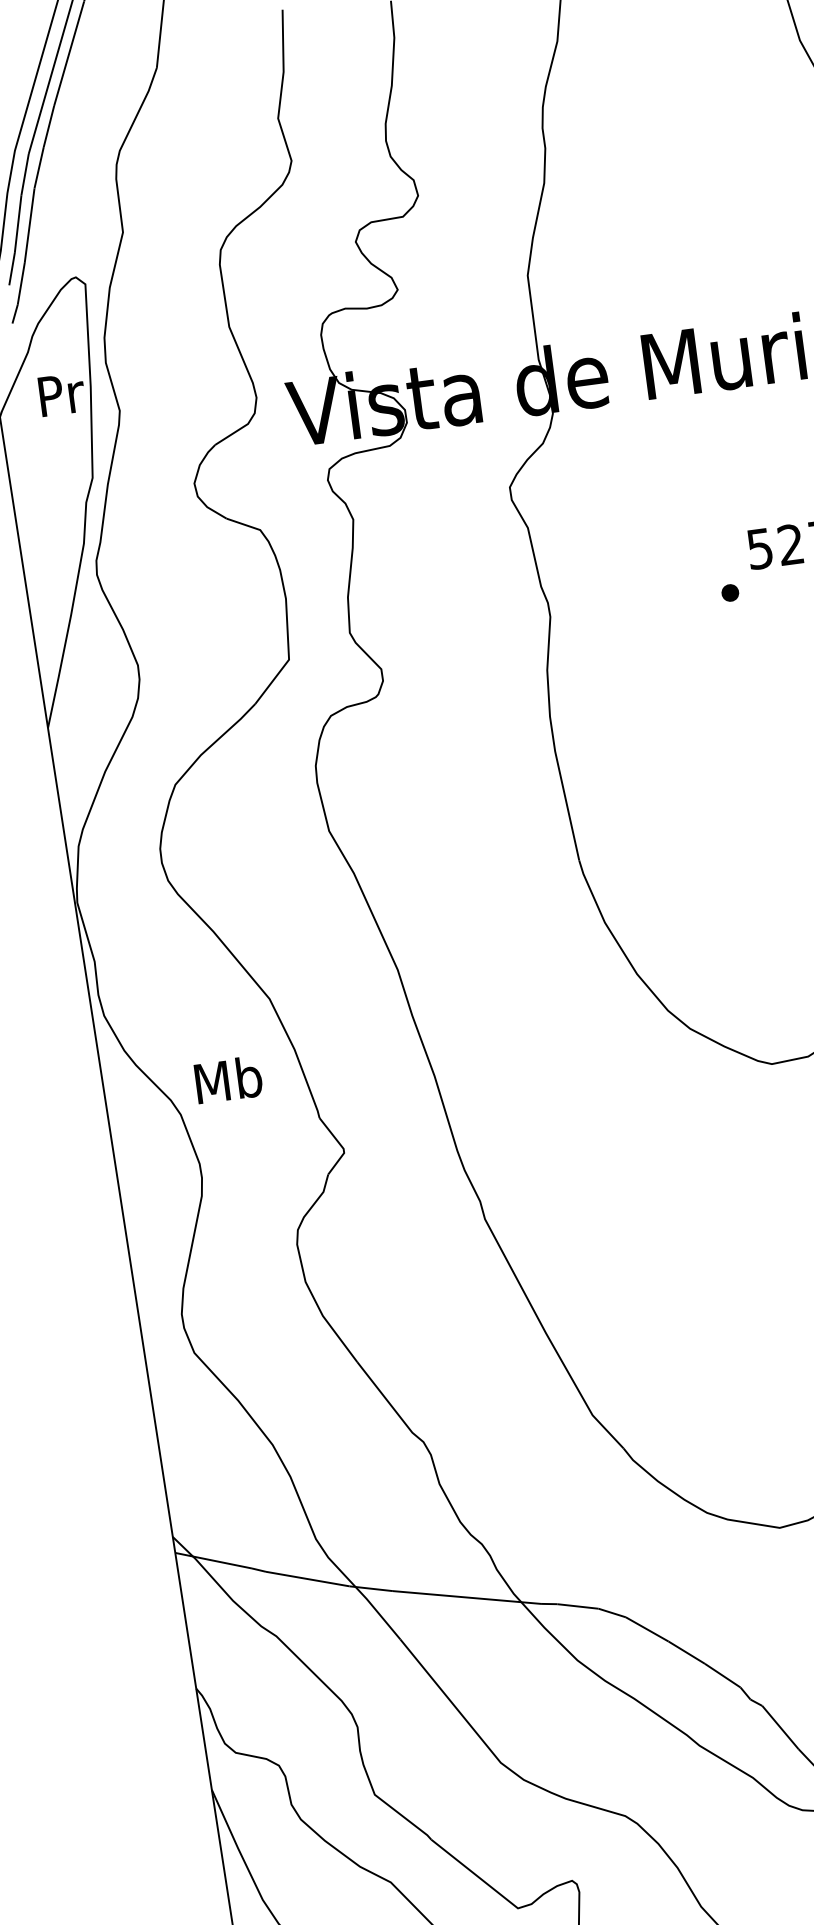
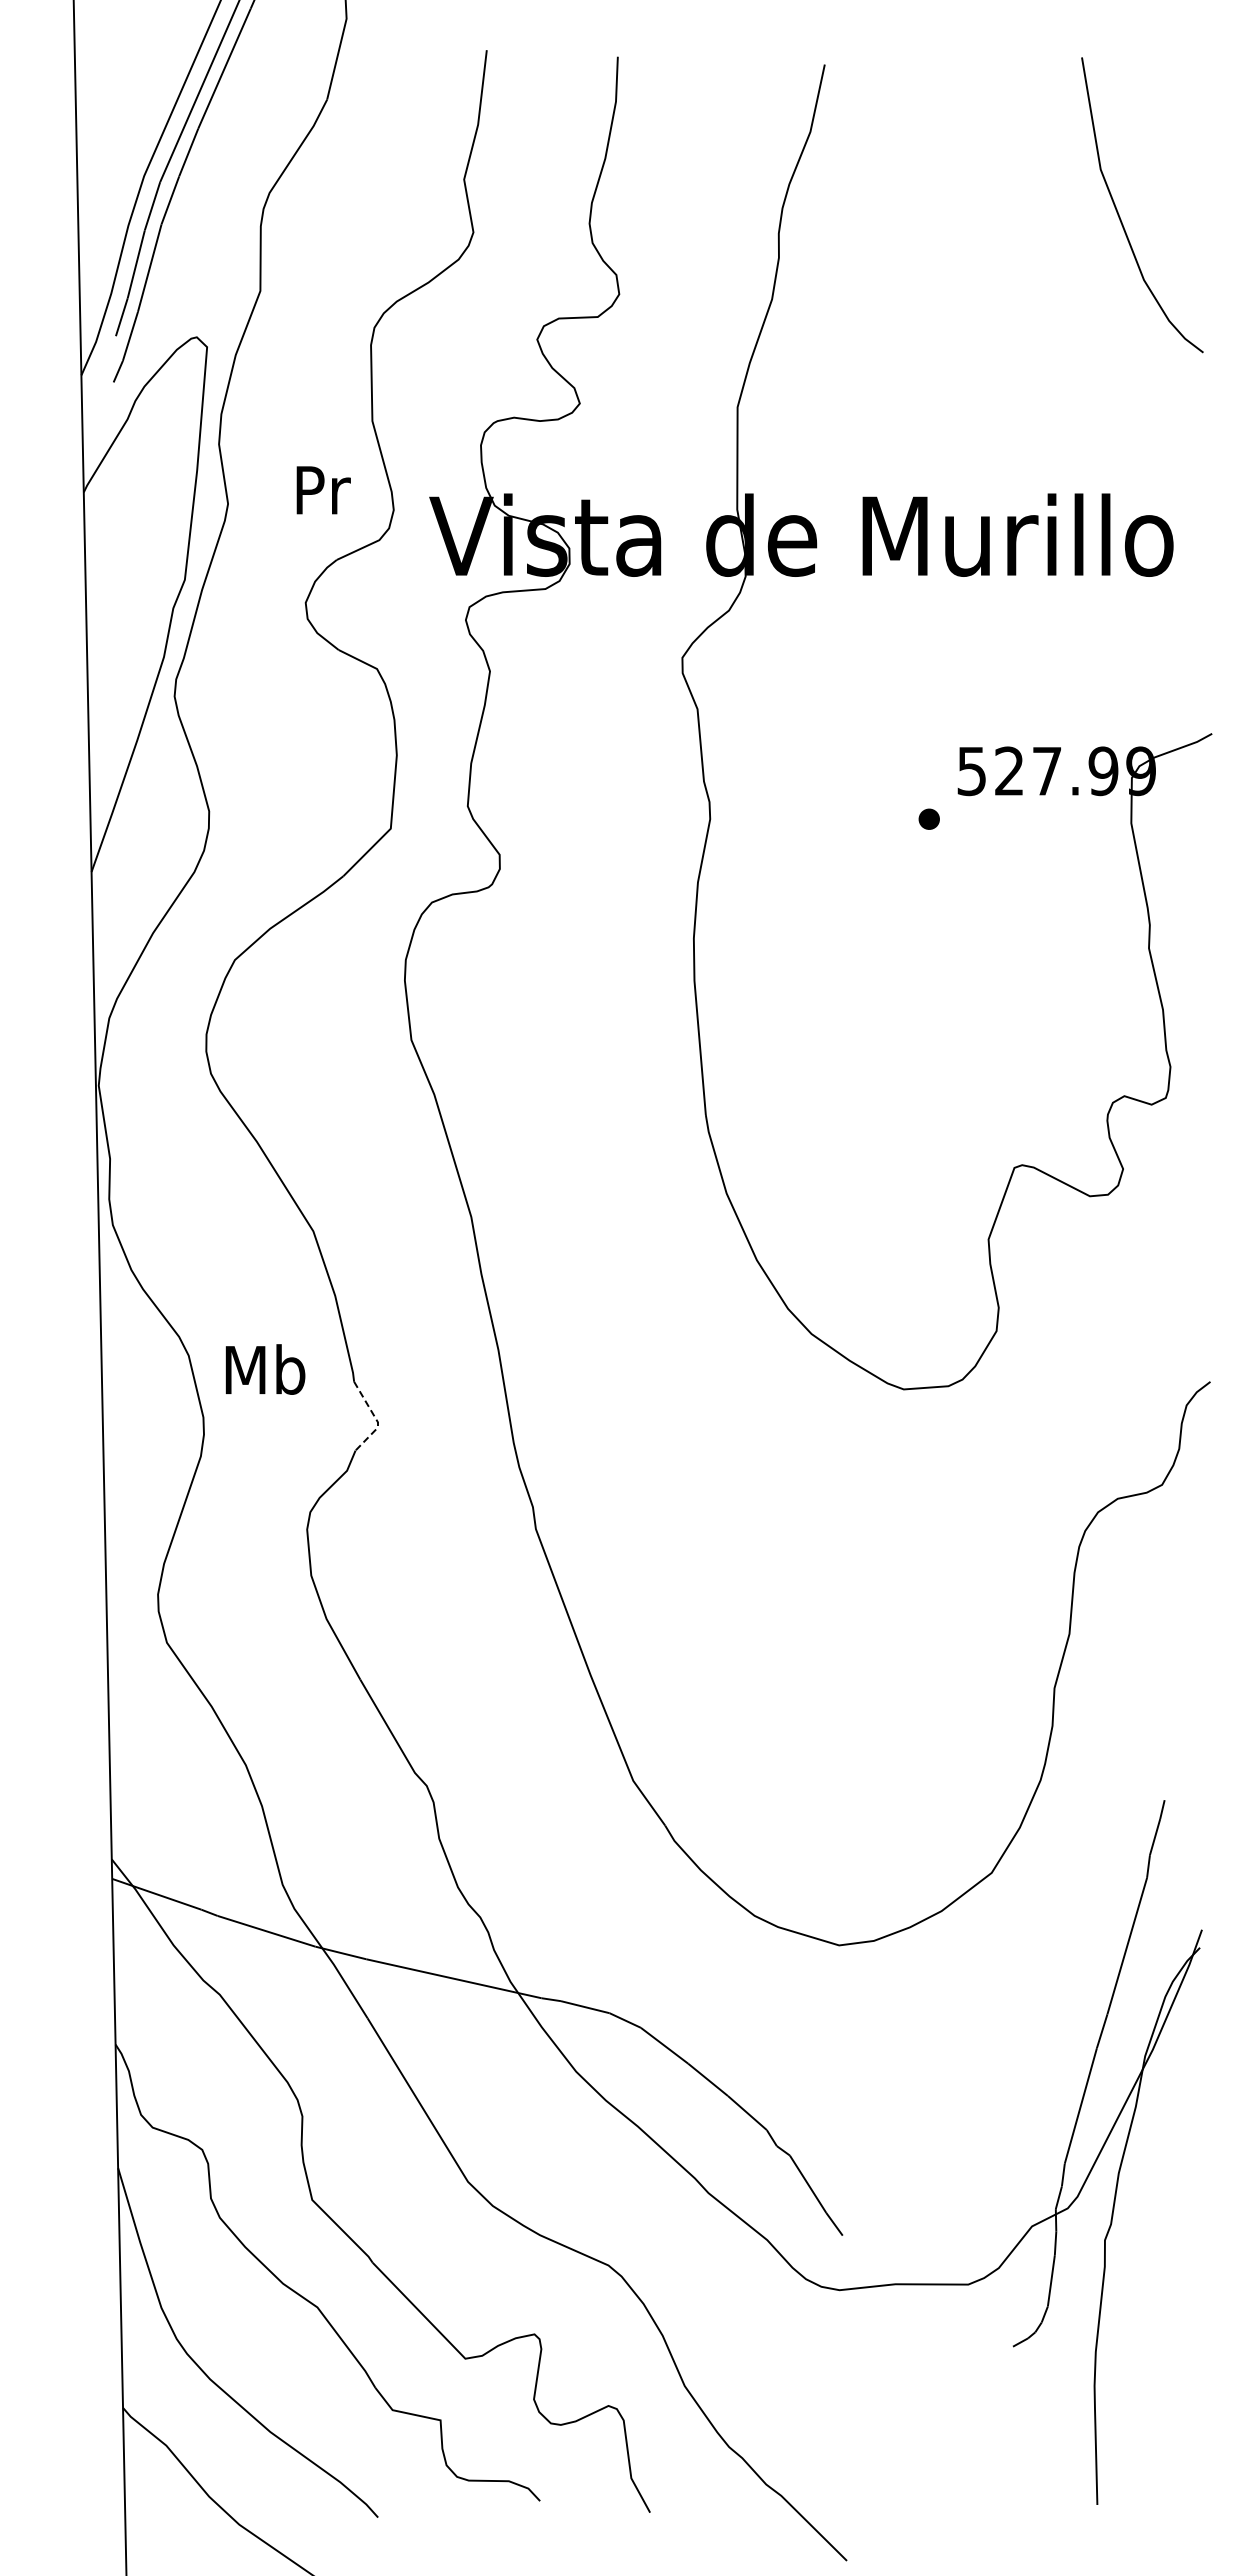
text: (61, 394) -> (323, 490), moved
text: (228, 1079) -> (265, 1369), moved
line: (342, 1146) -> (376, 1419), solid -> dashed

